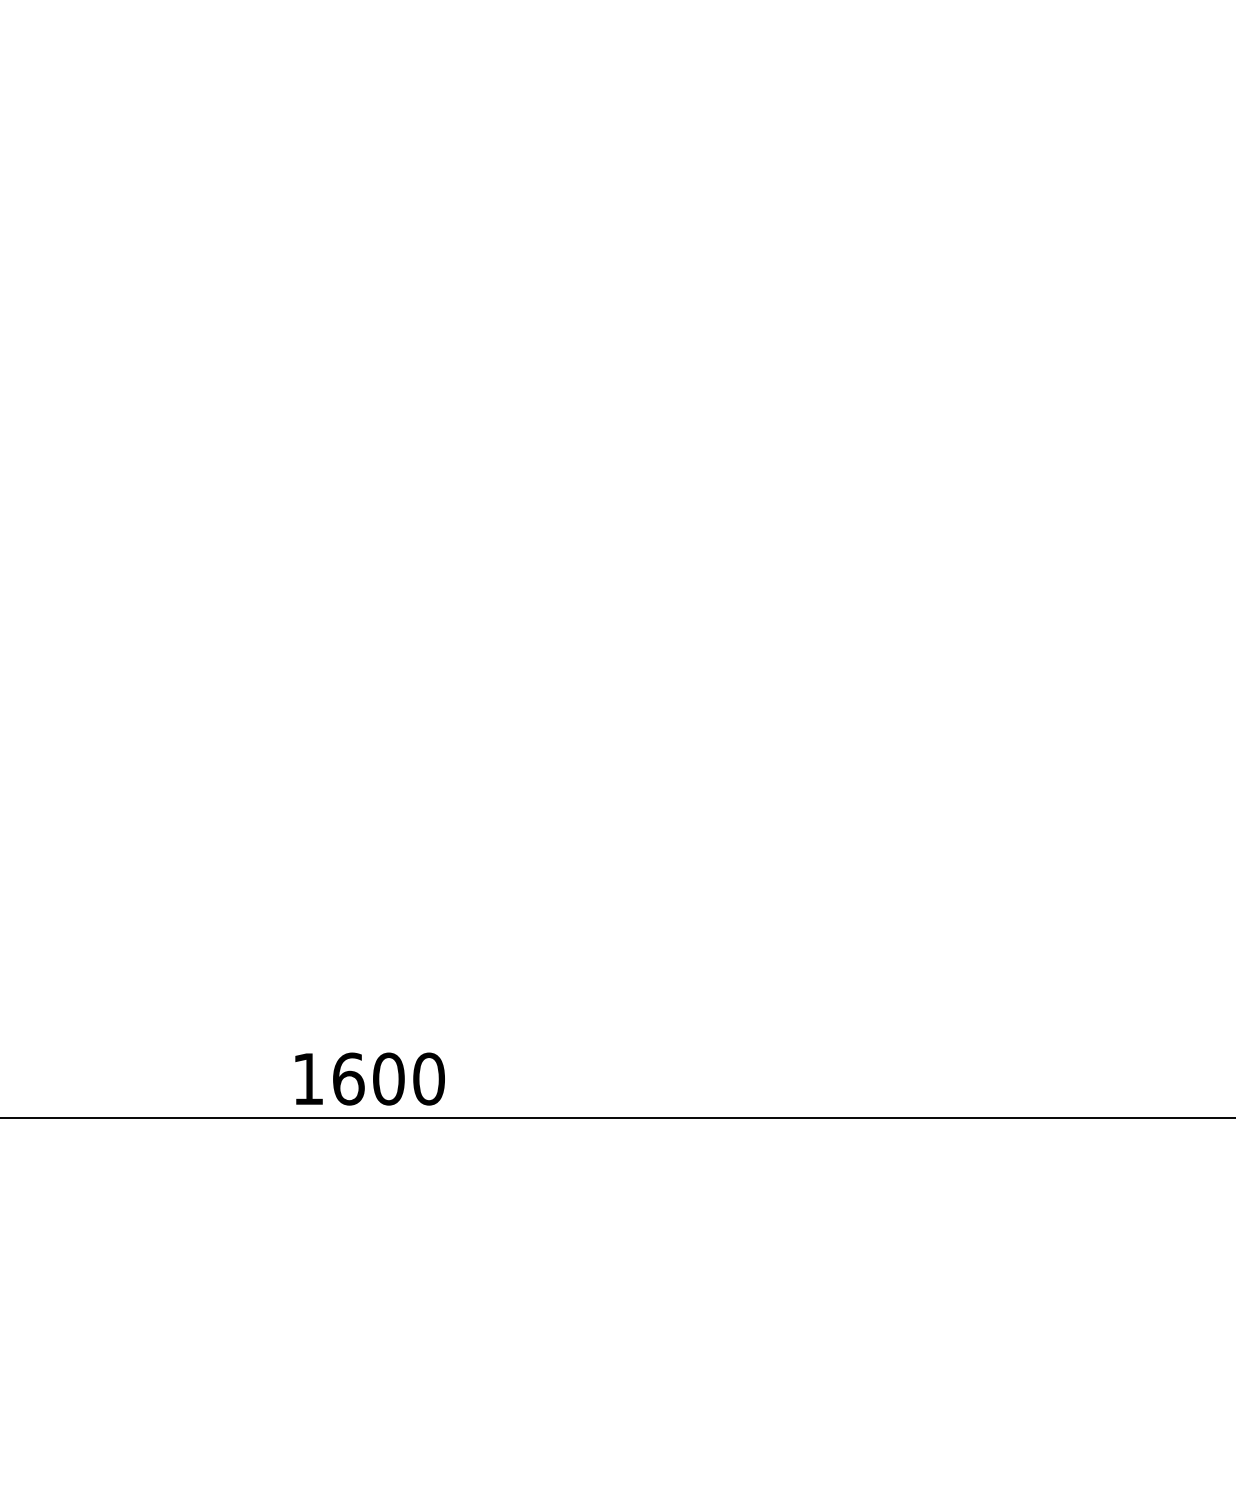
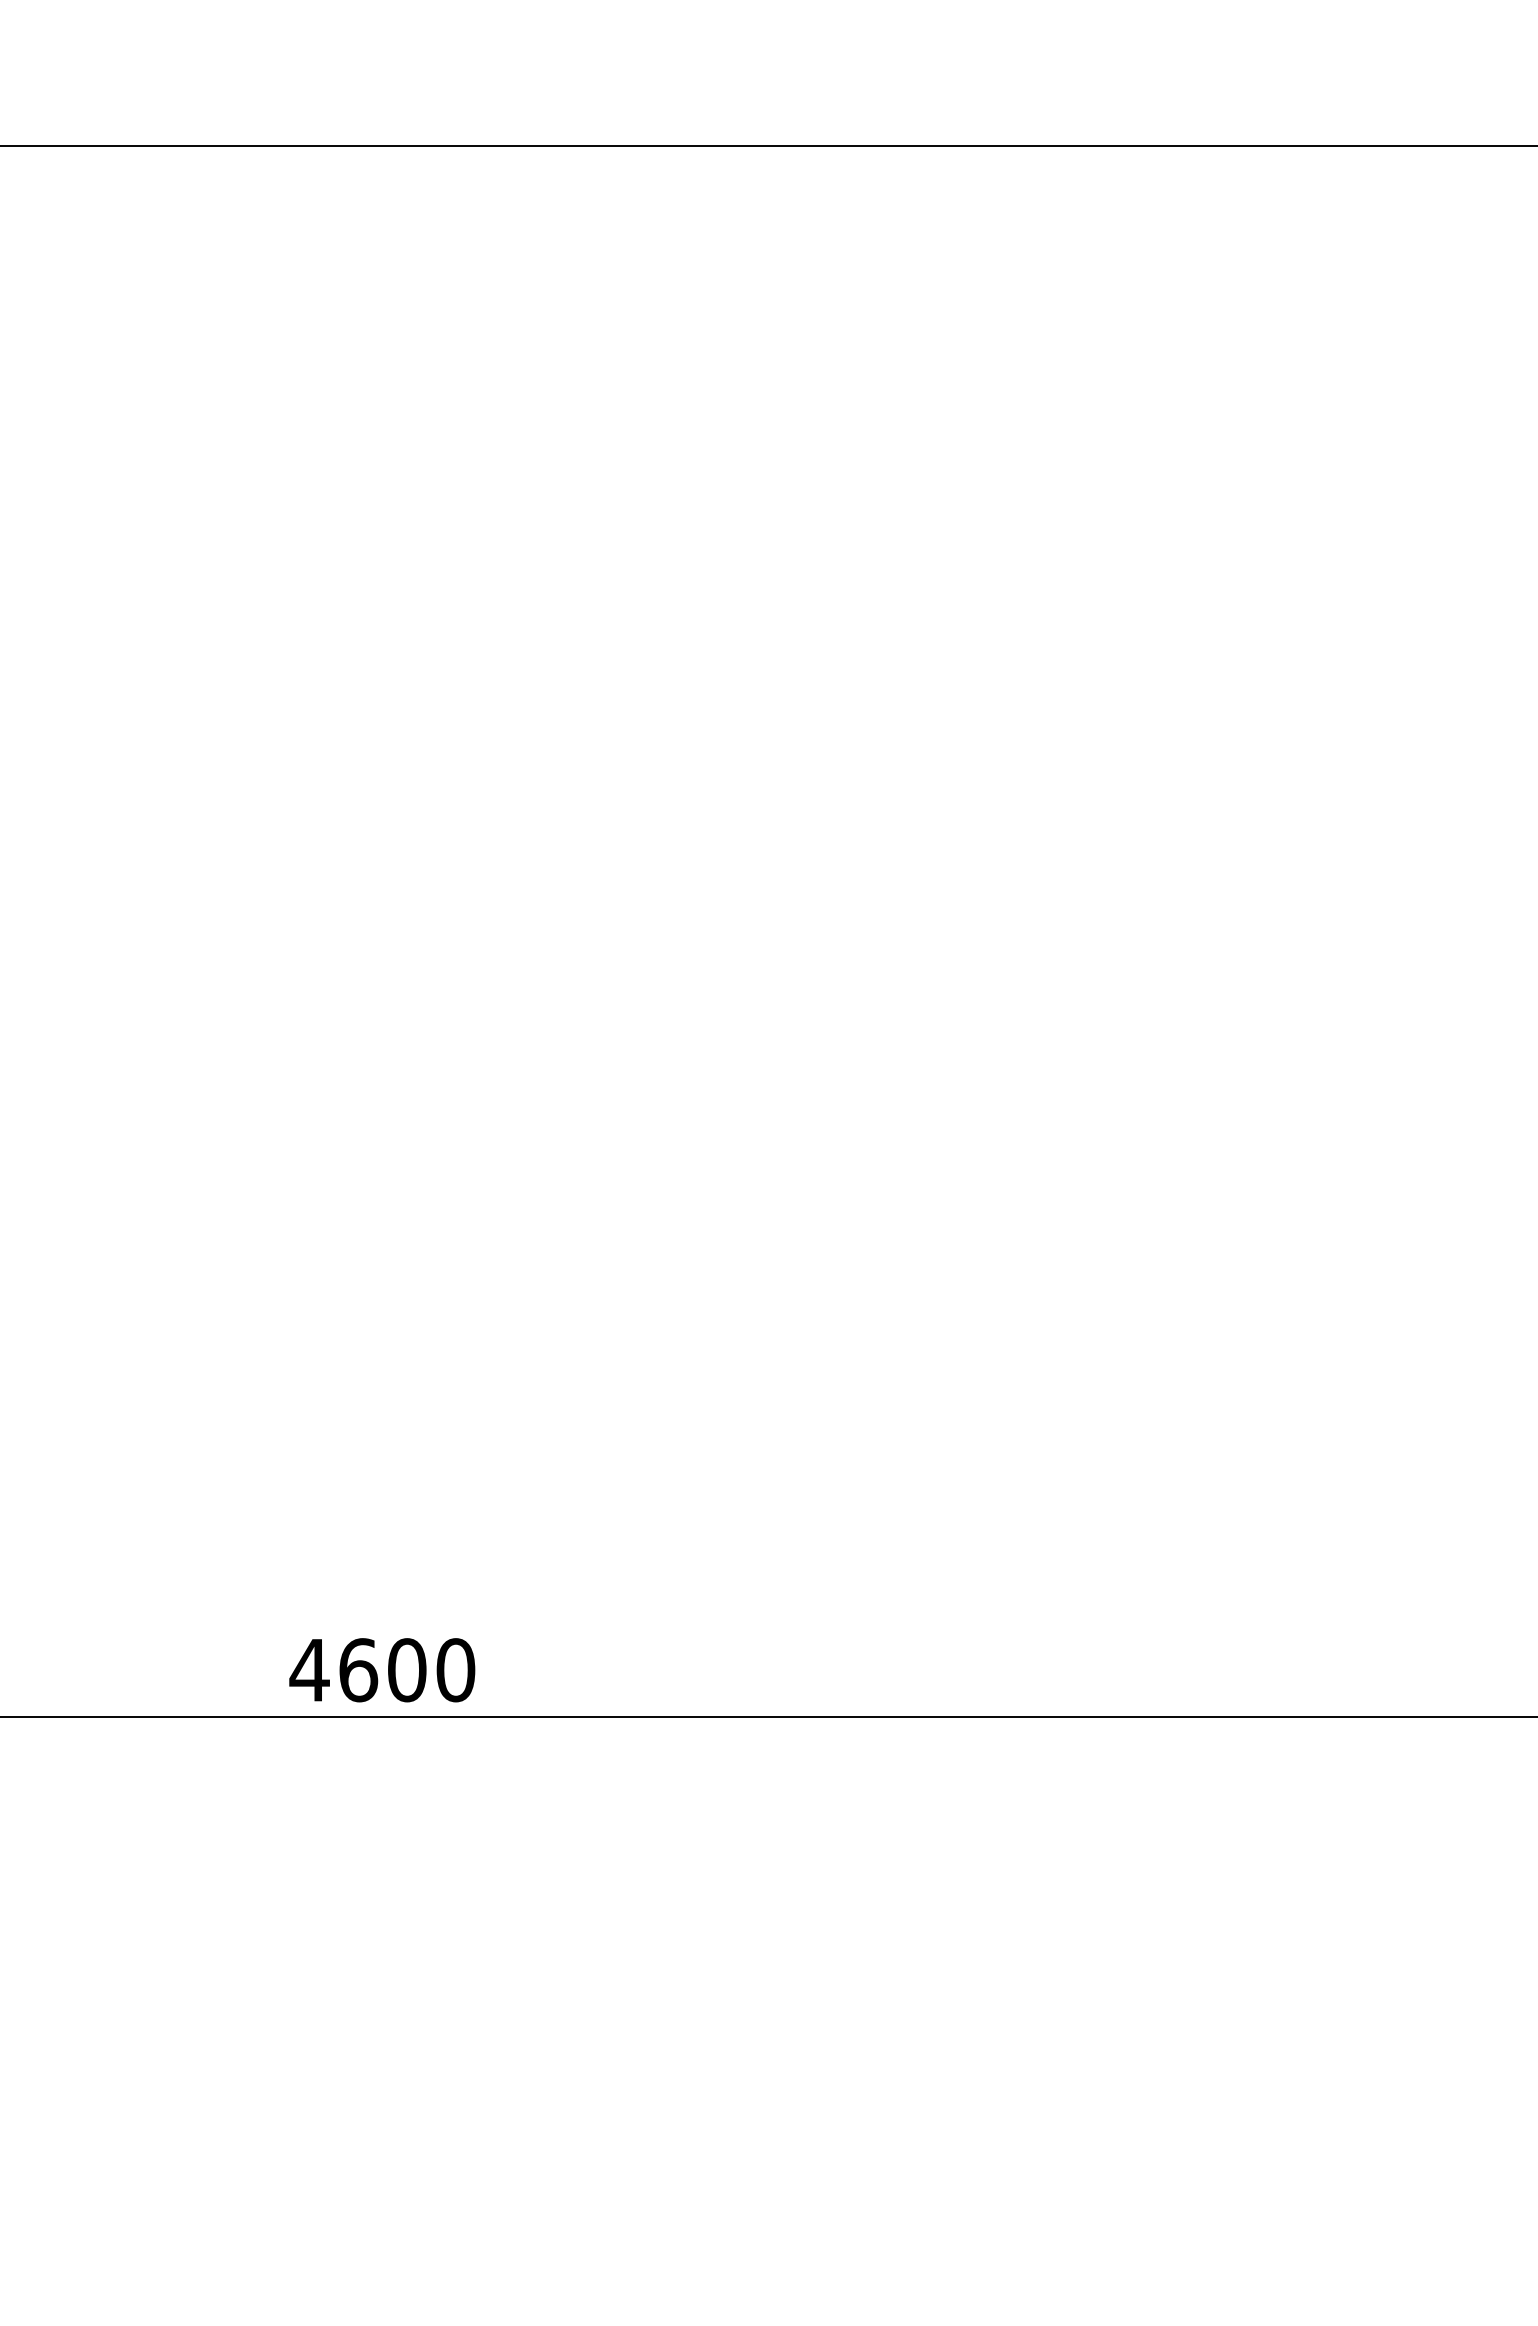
text: (308, 1079) -> (309, 1670), 1600 -> 4600

